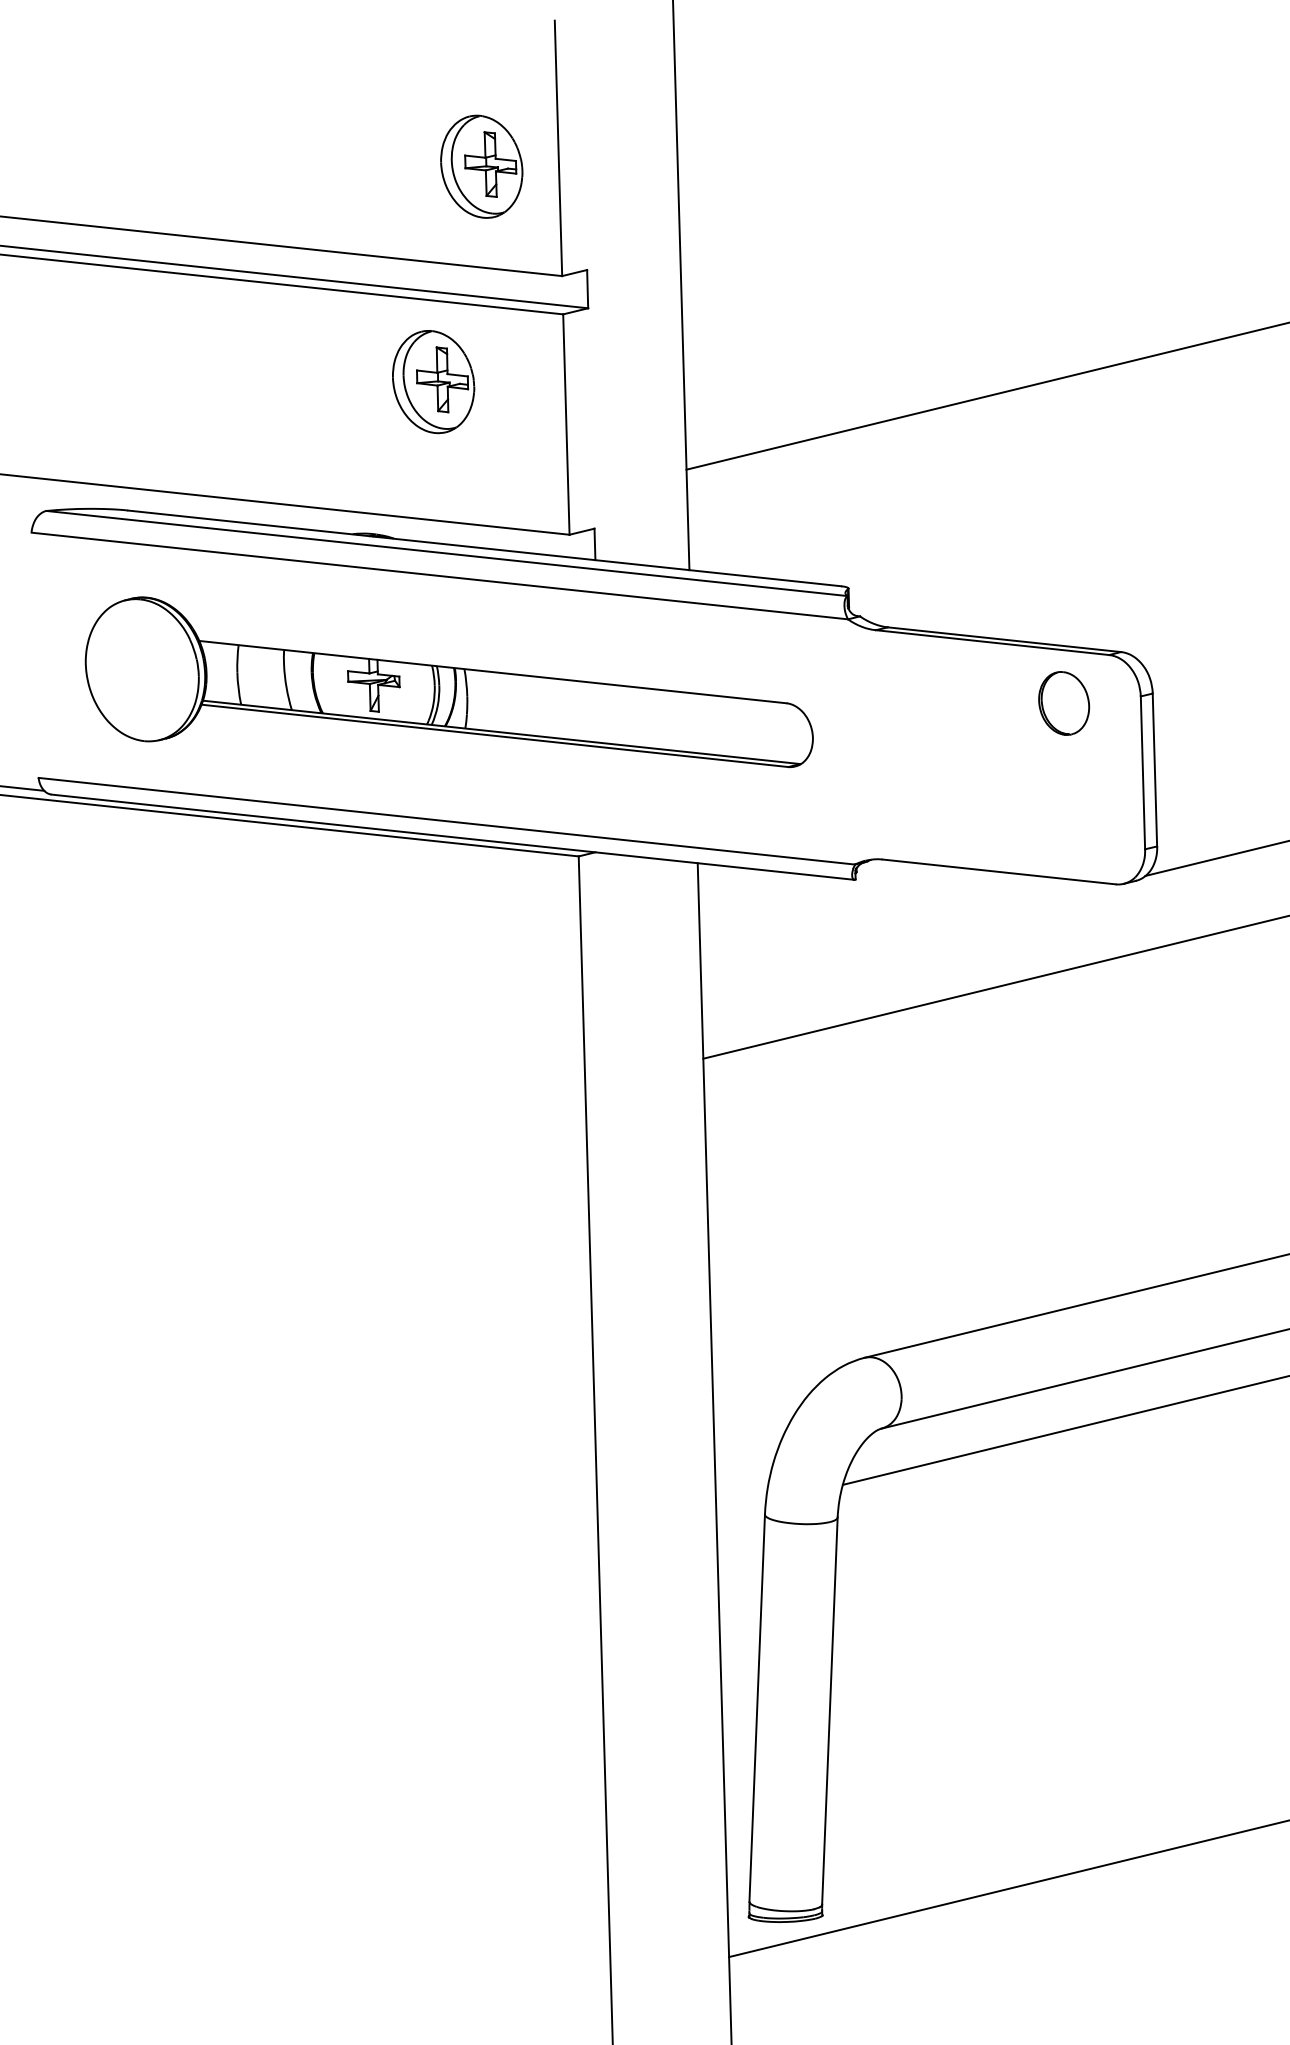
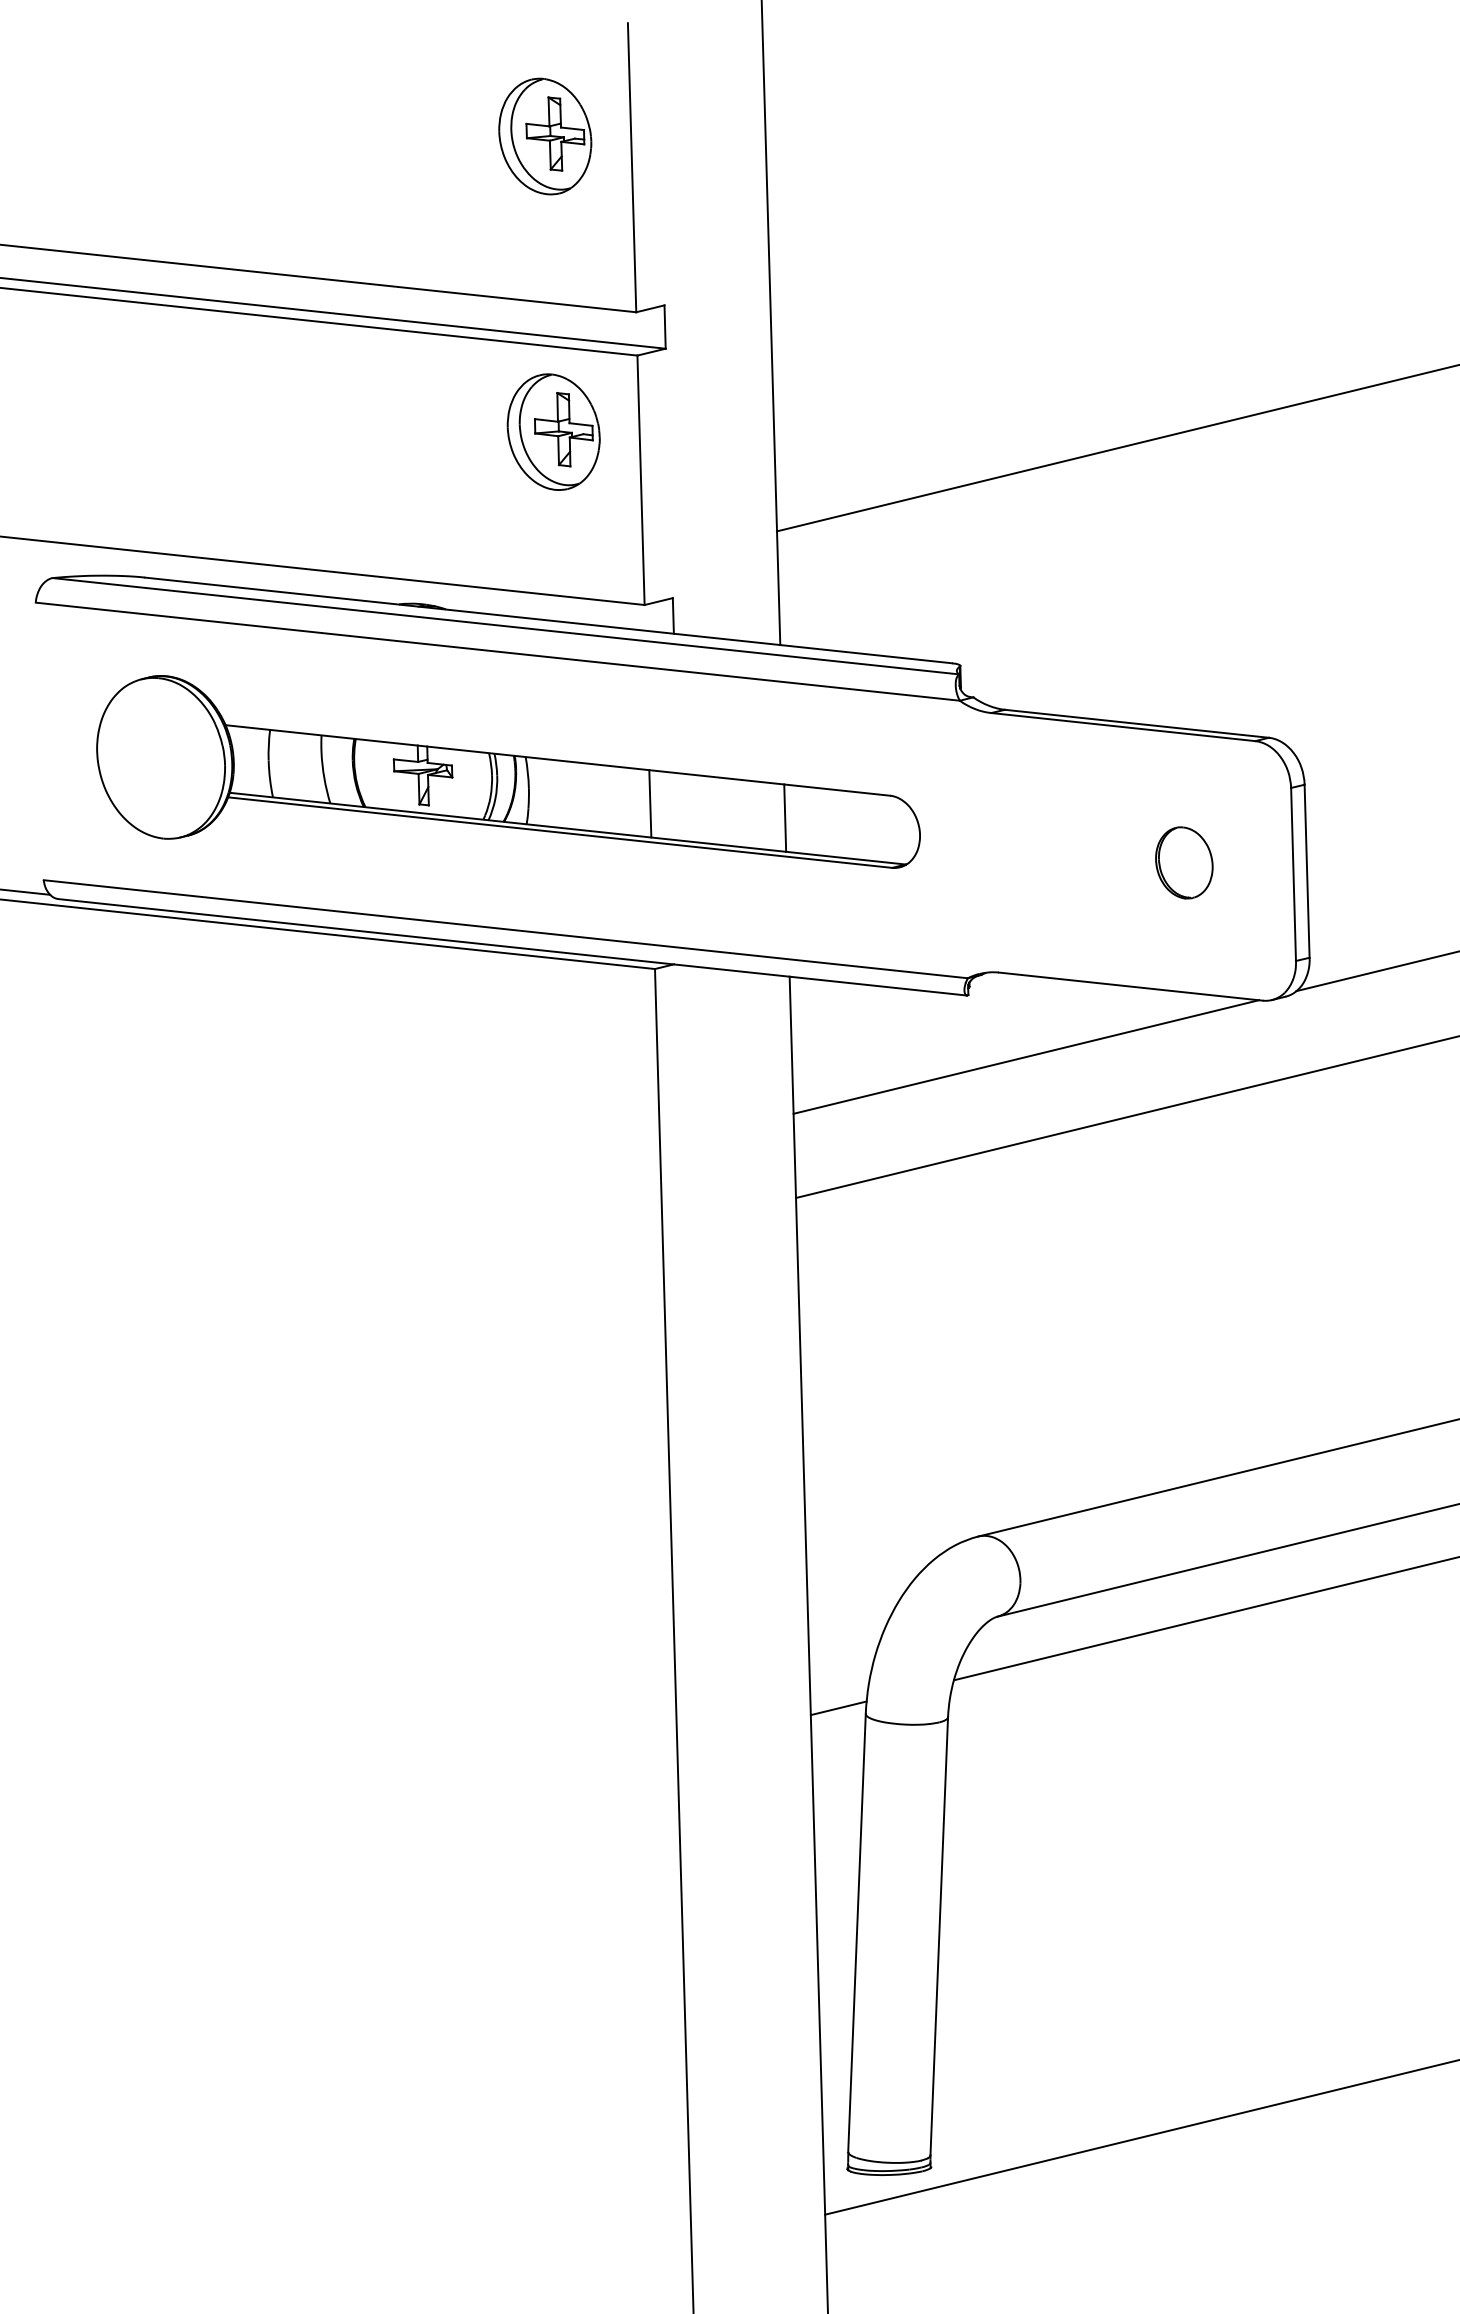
part: (481, 166) -> (545, 136), moved
part: (433, 381) -> (553, 431), moved
part: (1064, 703) -> (1184, 862), moved
line: (574, 710) -> (650, 803), added
line: (694, 722) -> (785, 817), added
line: (906, 933) -> (1026, 1056), added
line: (740, 1509) -> (838, 1708), added

